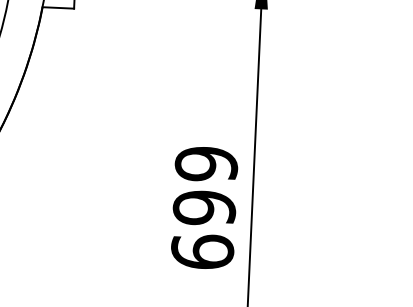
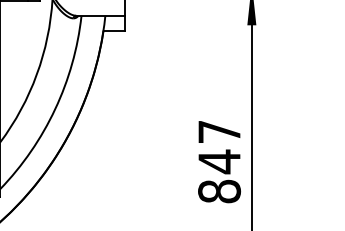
text: (204, 207) -> (219, 161), 699 -> 847

